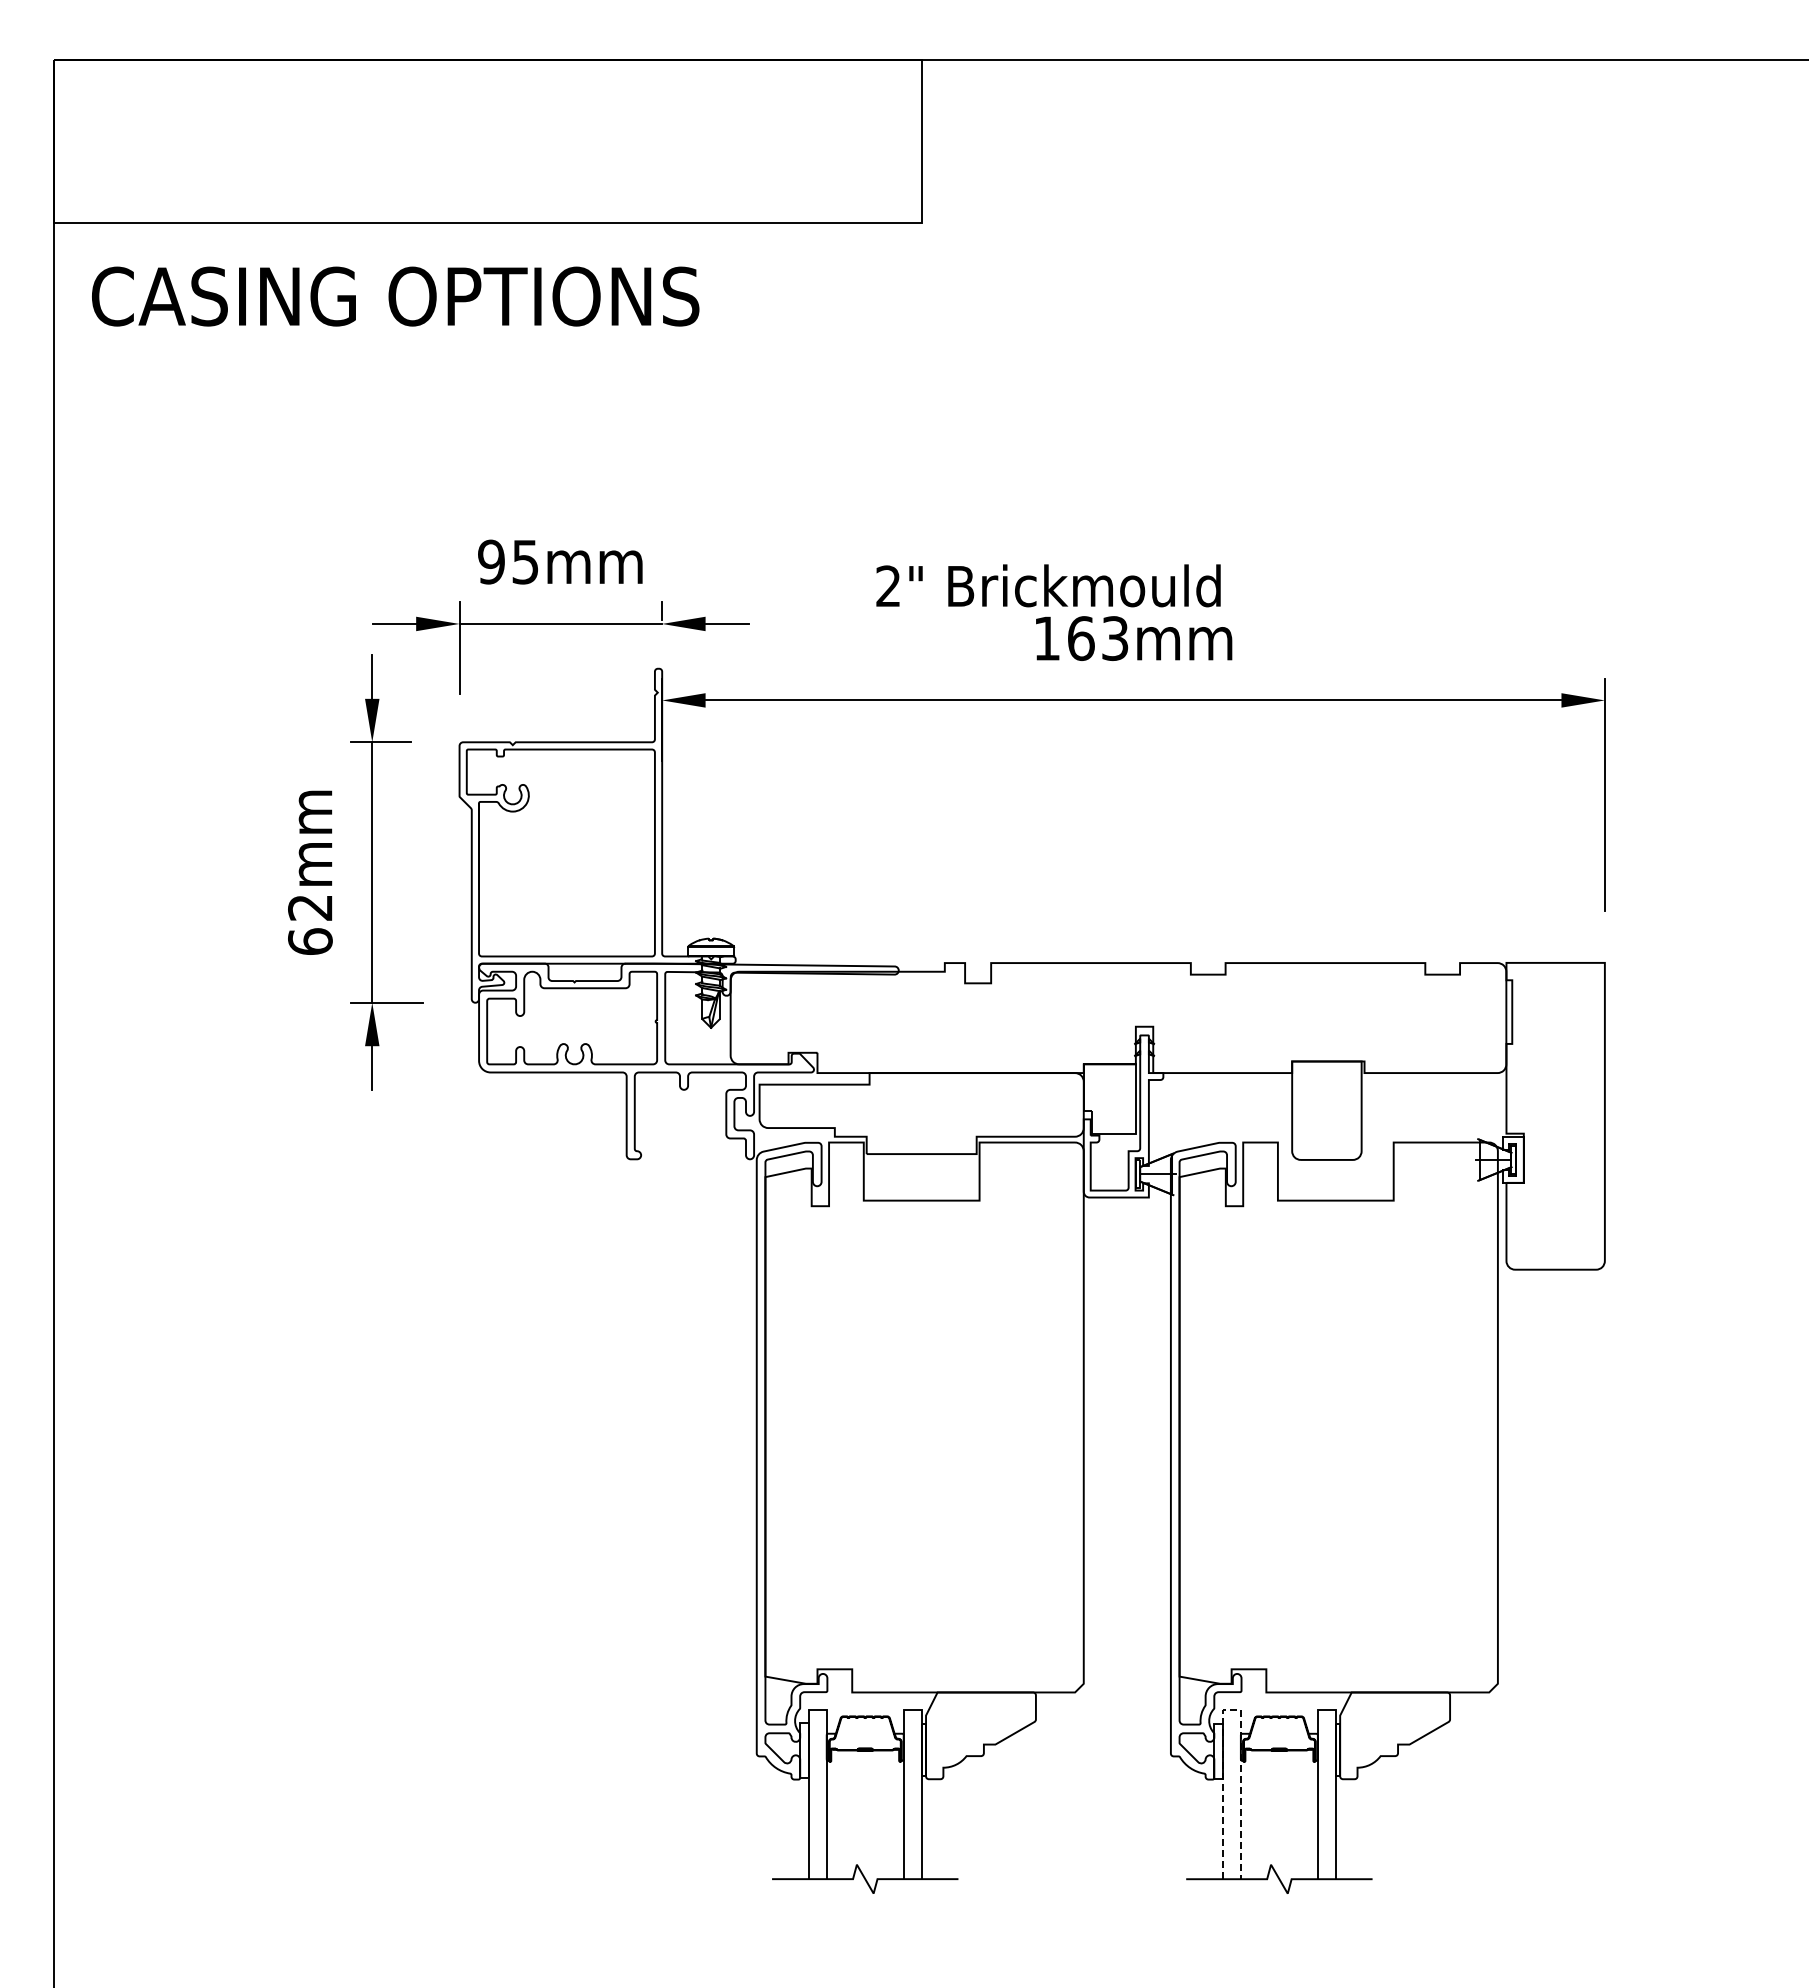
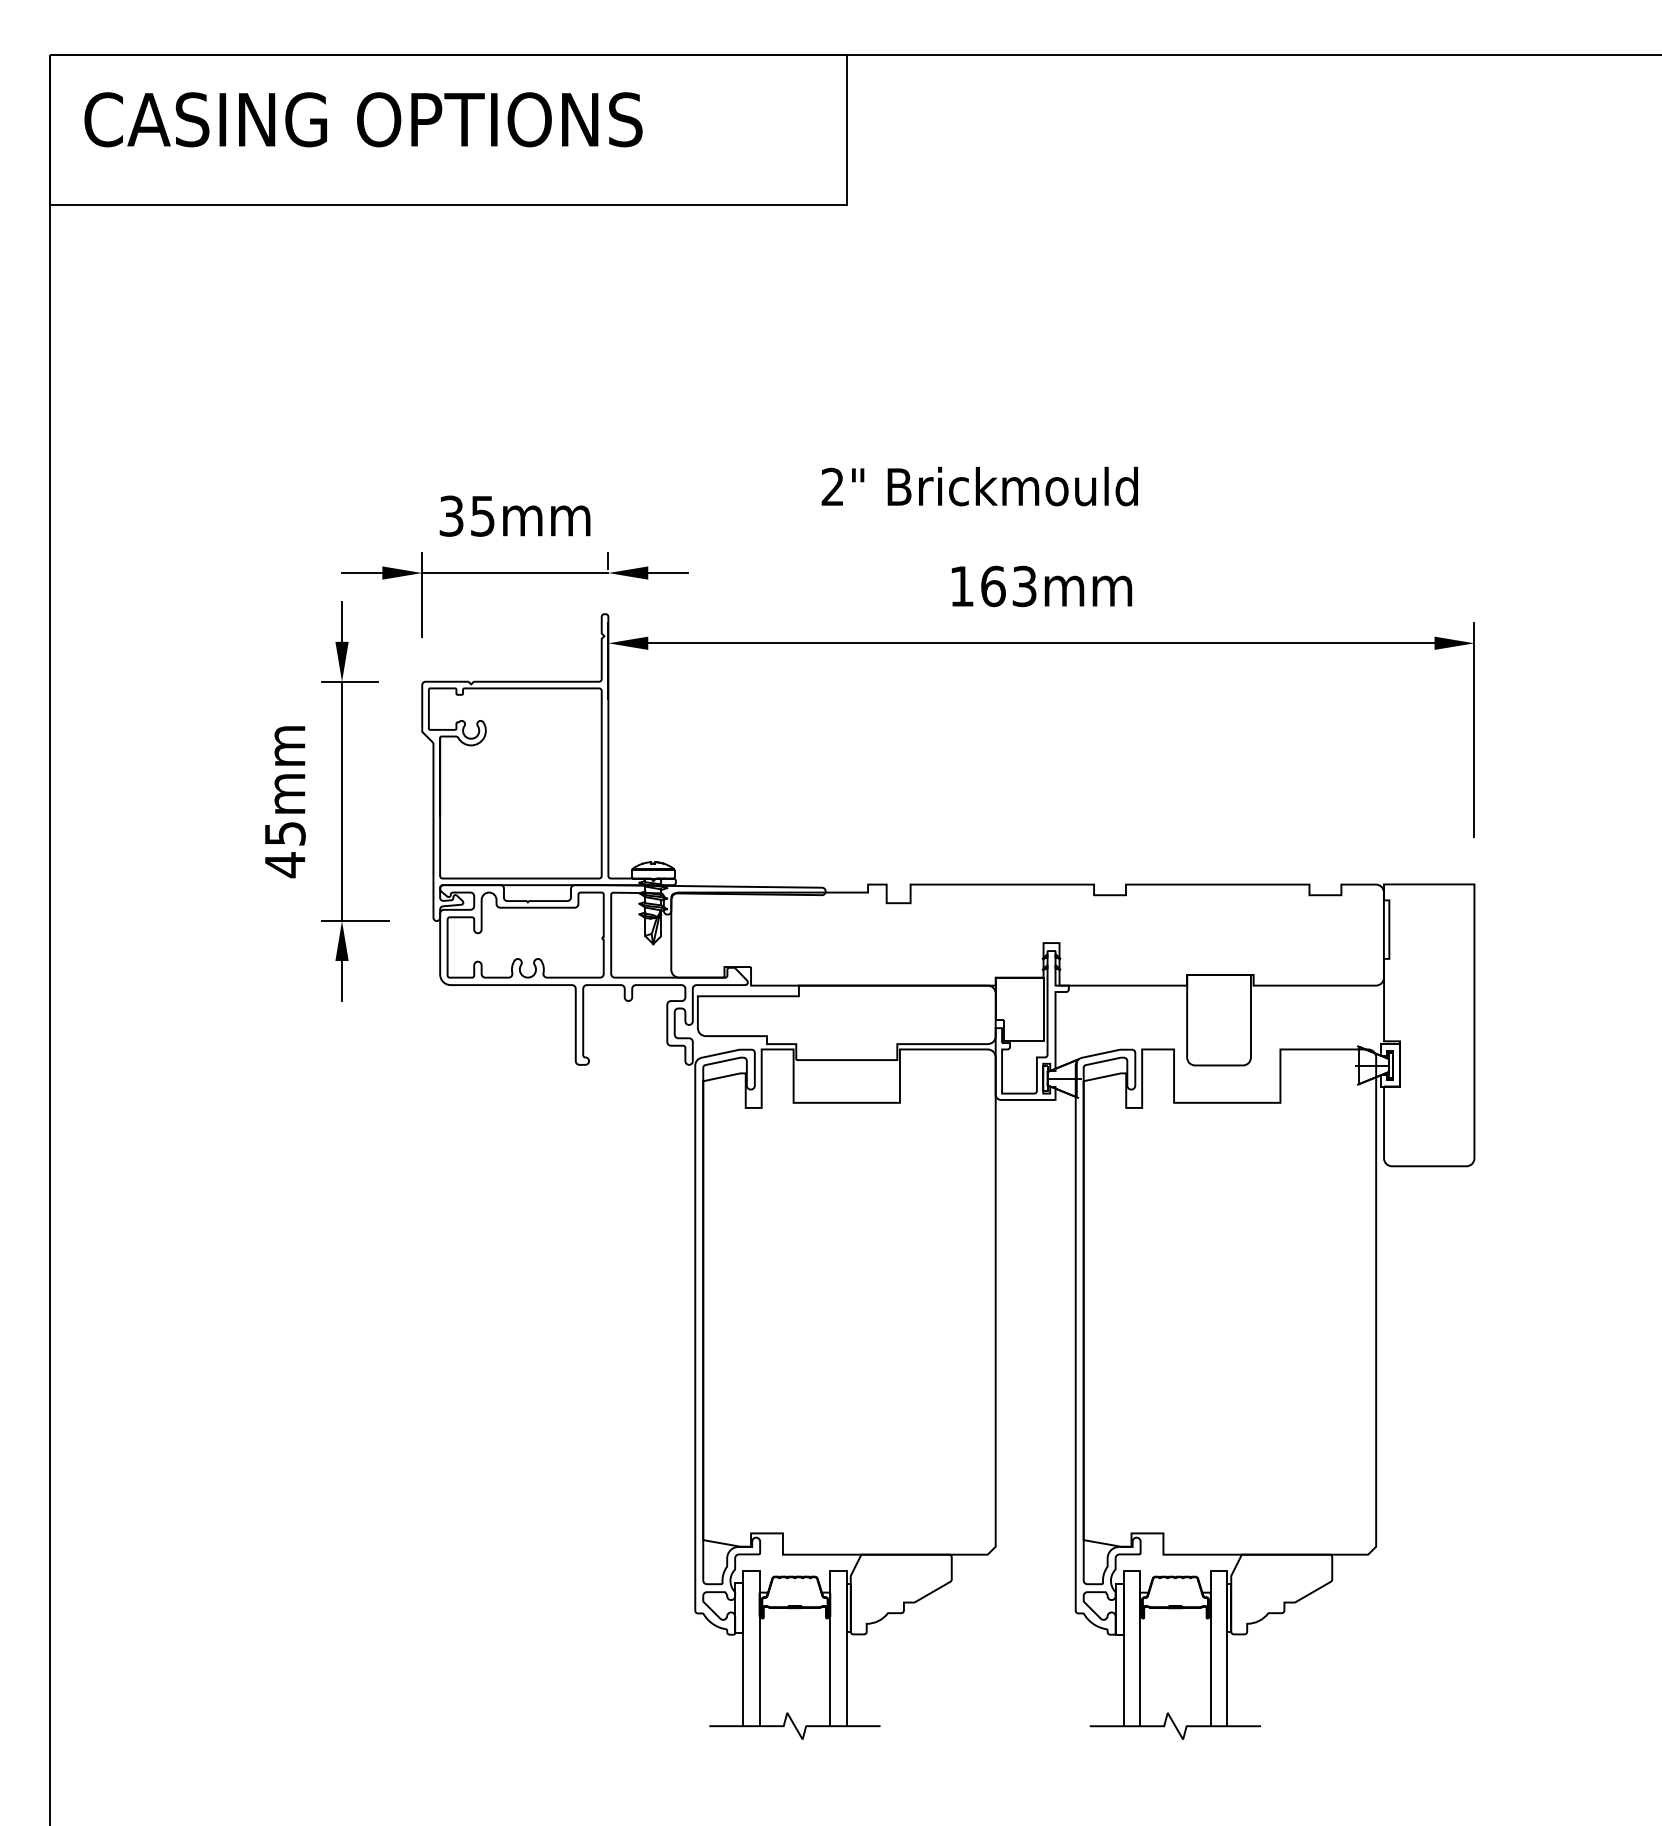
text: (395, 296) -> (363, 119), moved
text: (491, 561) -> (451, 515), 95mm -> 35mm
text: (1048, 585) -> (979, 486), moved
text: (310, 925) -> (285, 850), 62mm -> 45mm
line: (1231, 1709) -> (1131, 1570), dashed -> solid

